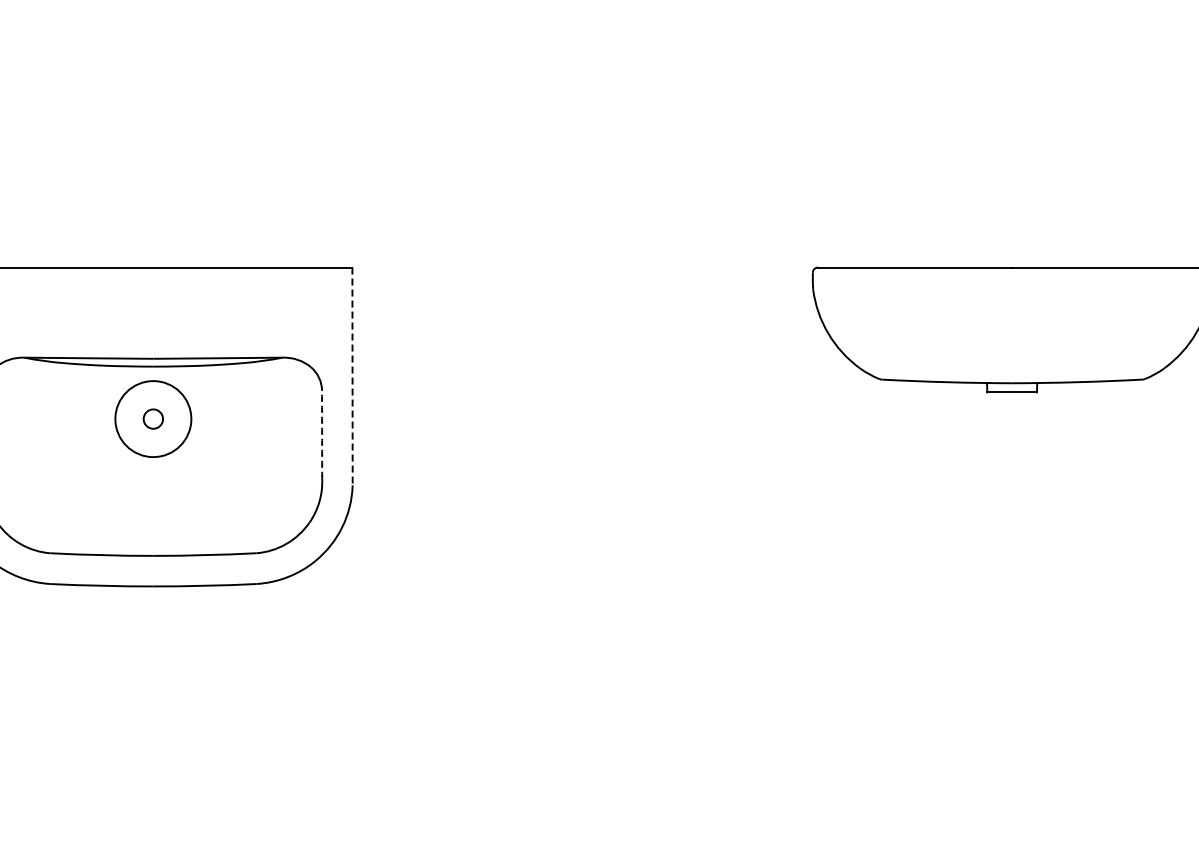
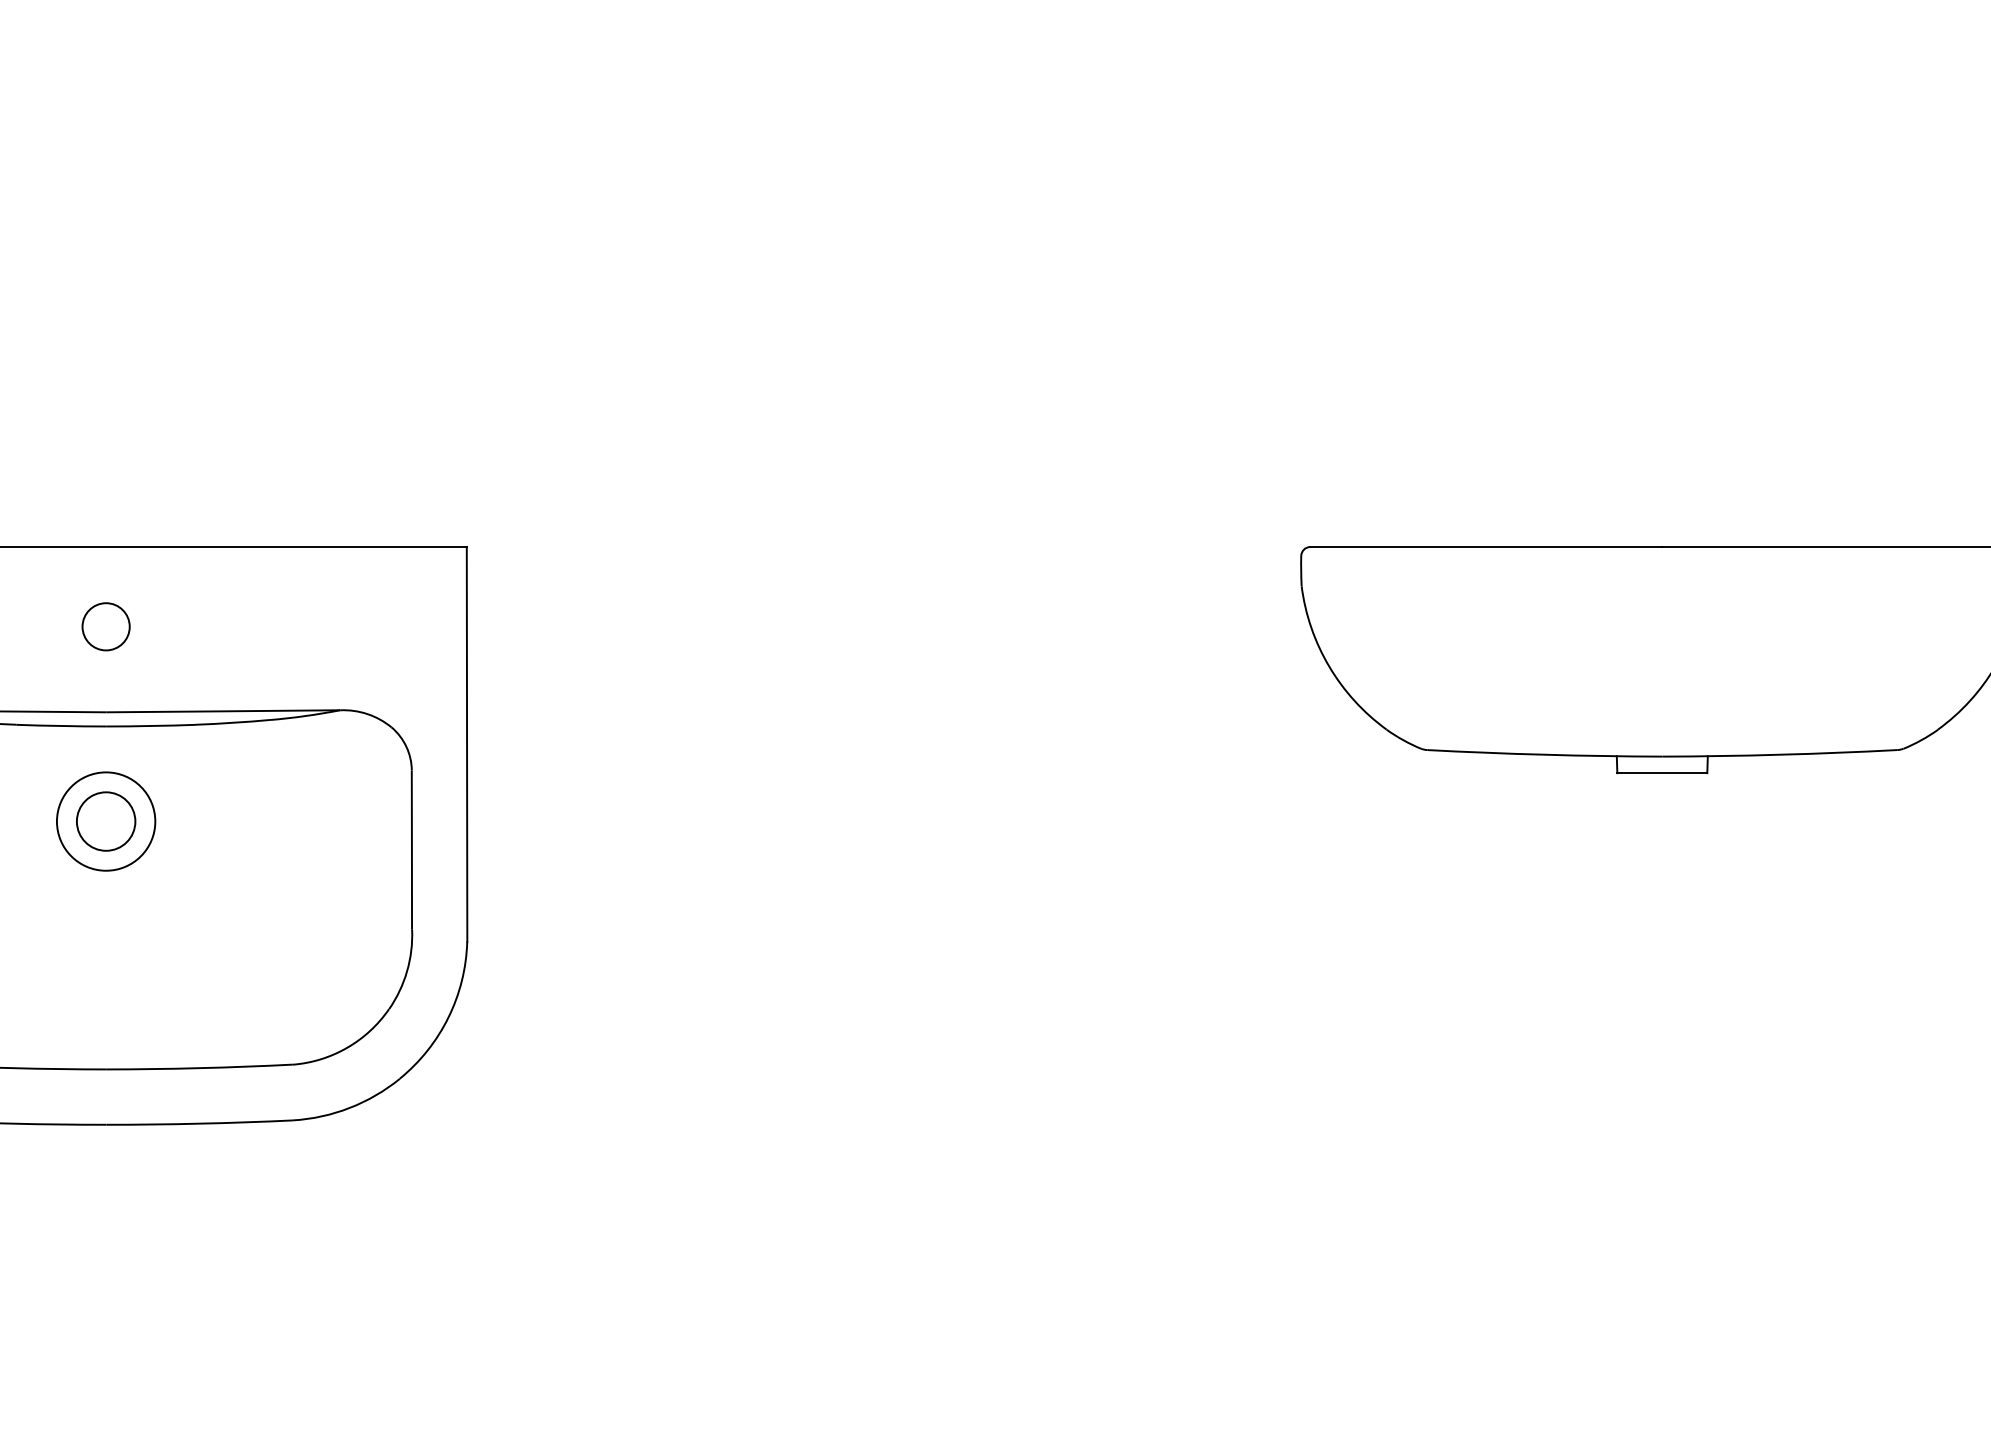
circle: (153, 311) -> (106, 626), added
line: (352, 376) -> (466, 744), dashed -> solid
circle: (153, 418) -> (106, 820), size x0.71
circle: (153, 418) -> (106, 820), size x1.67
arc: (322, 434) -> (412, 849), dashed -> solid

